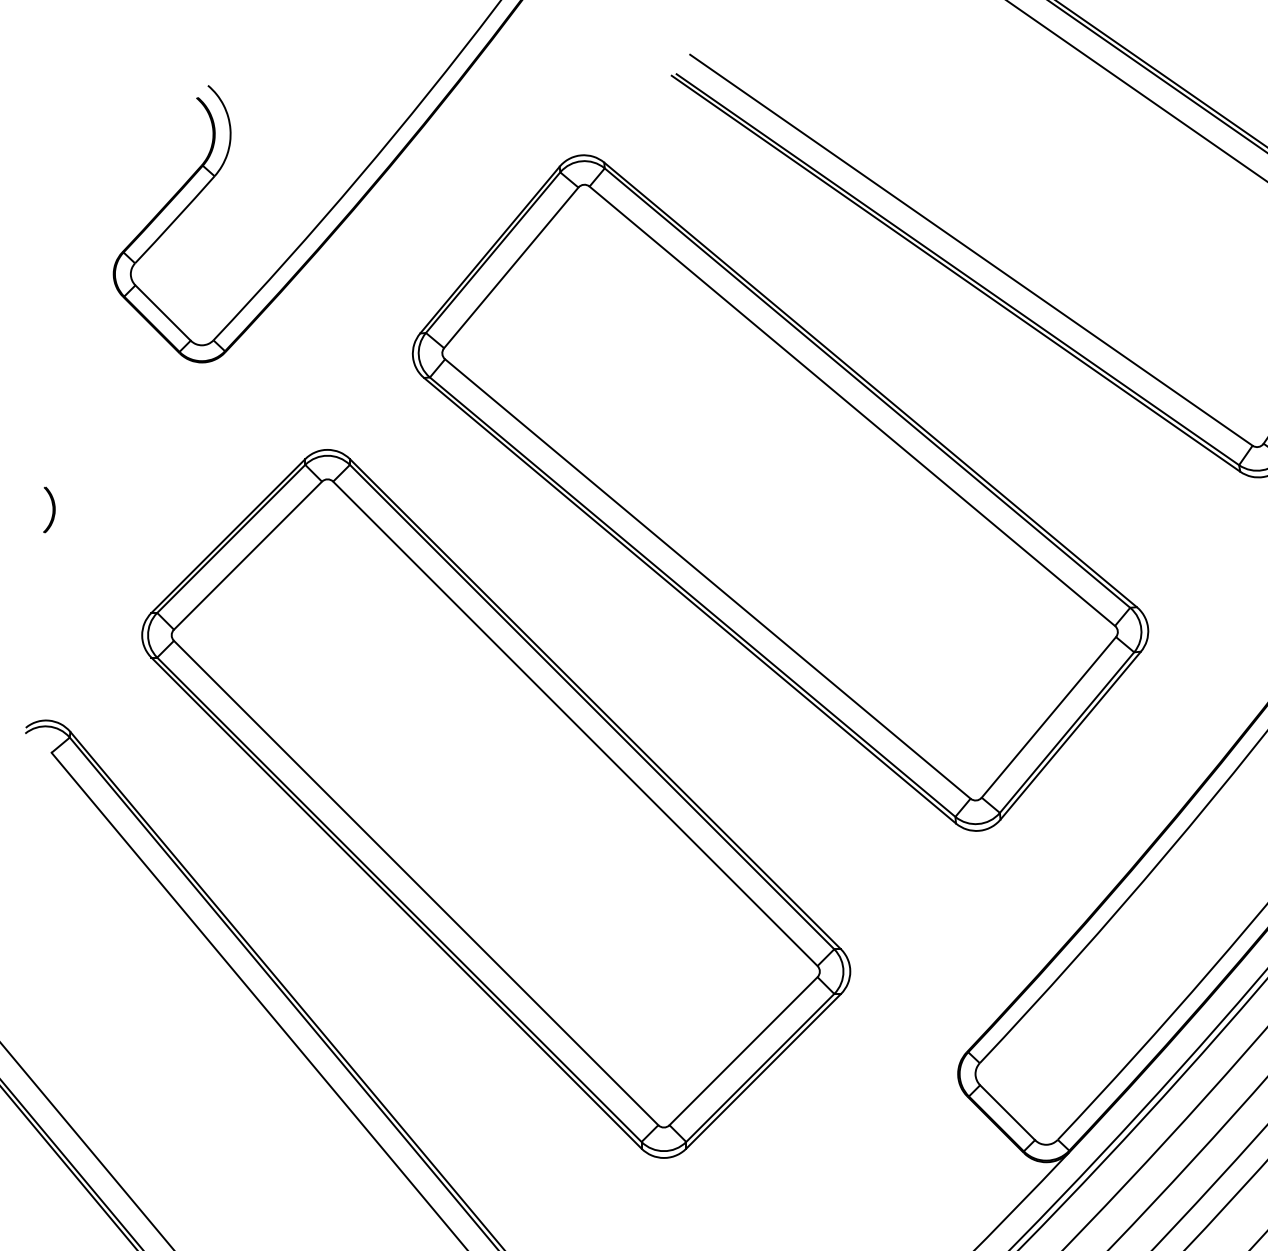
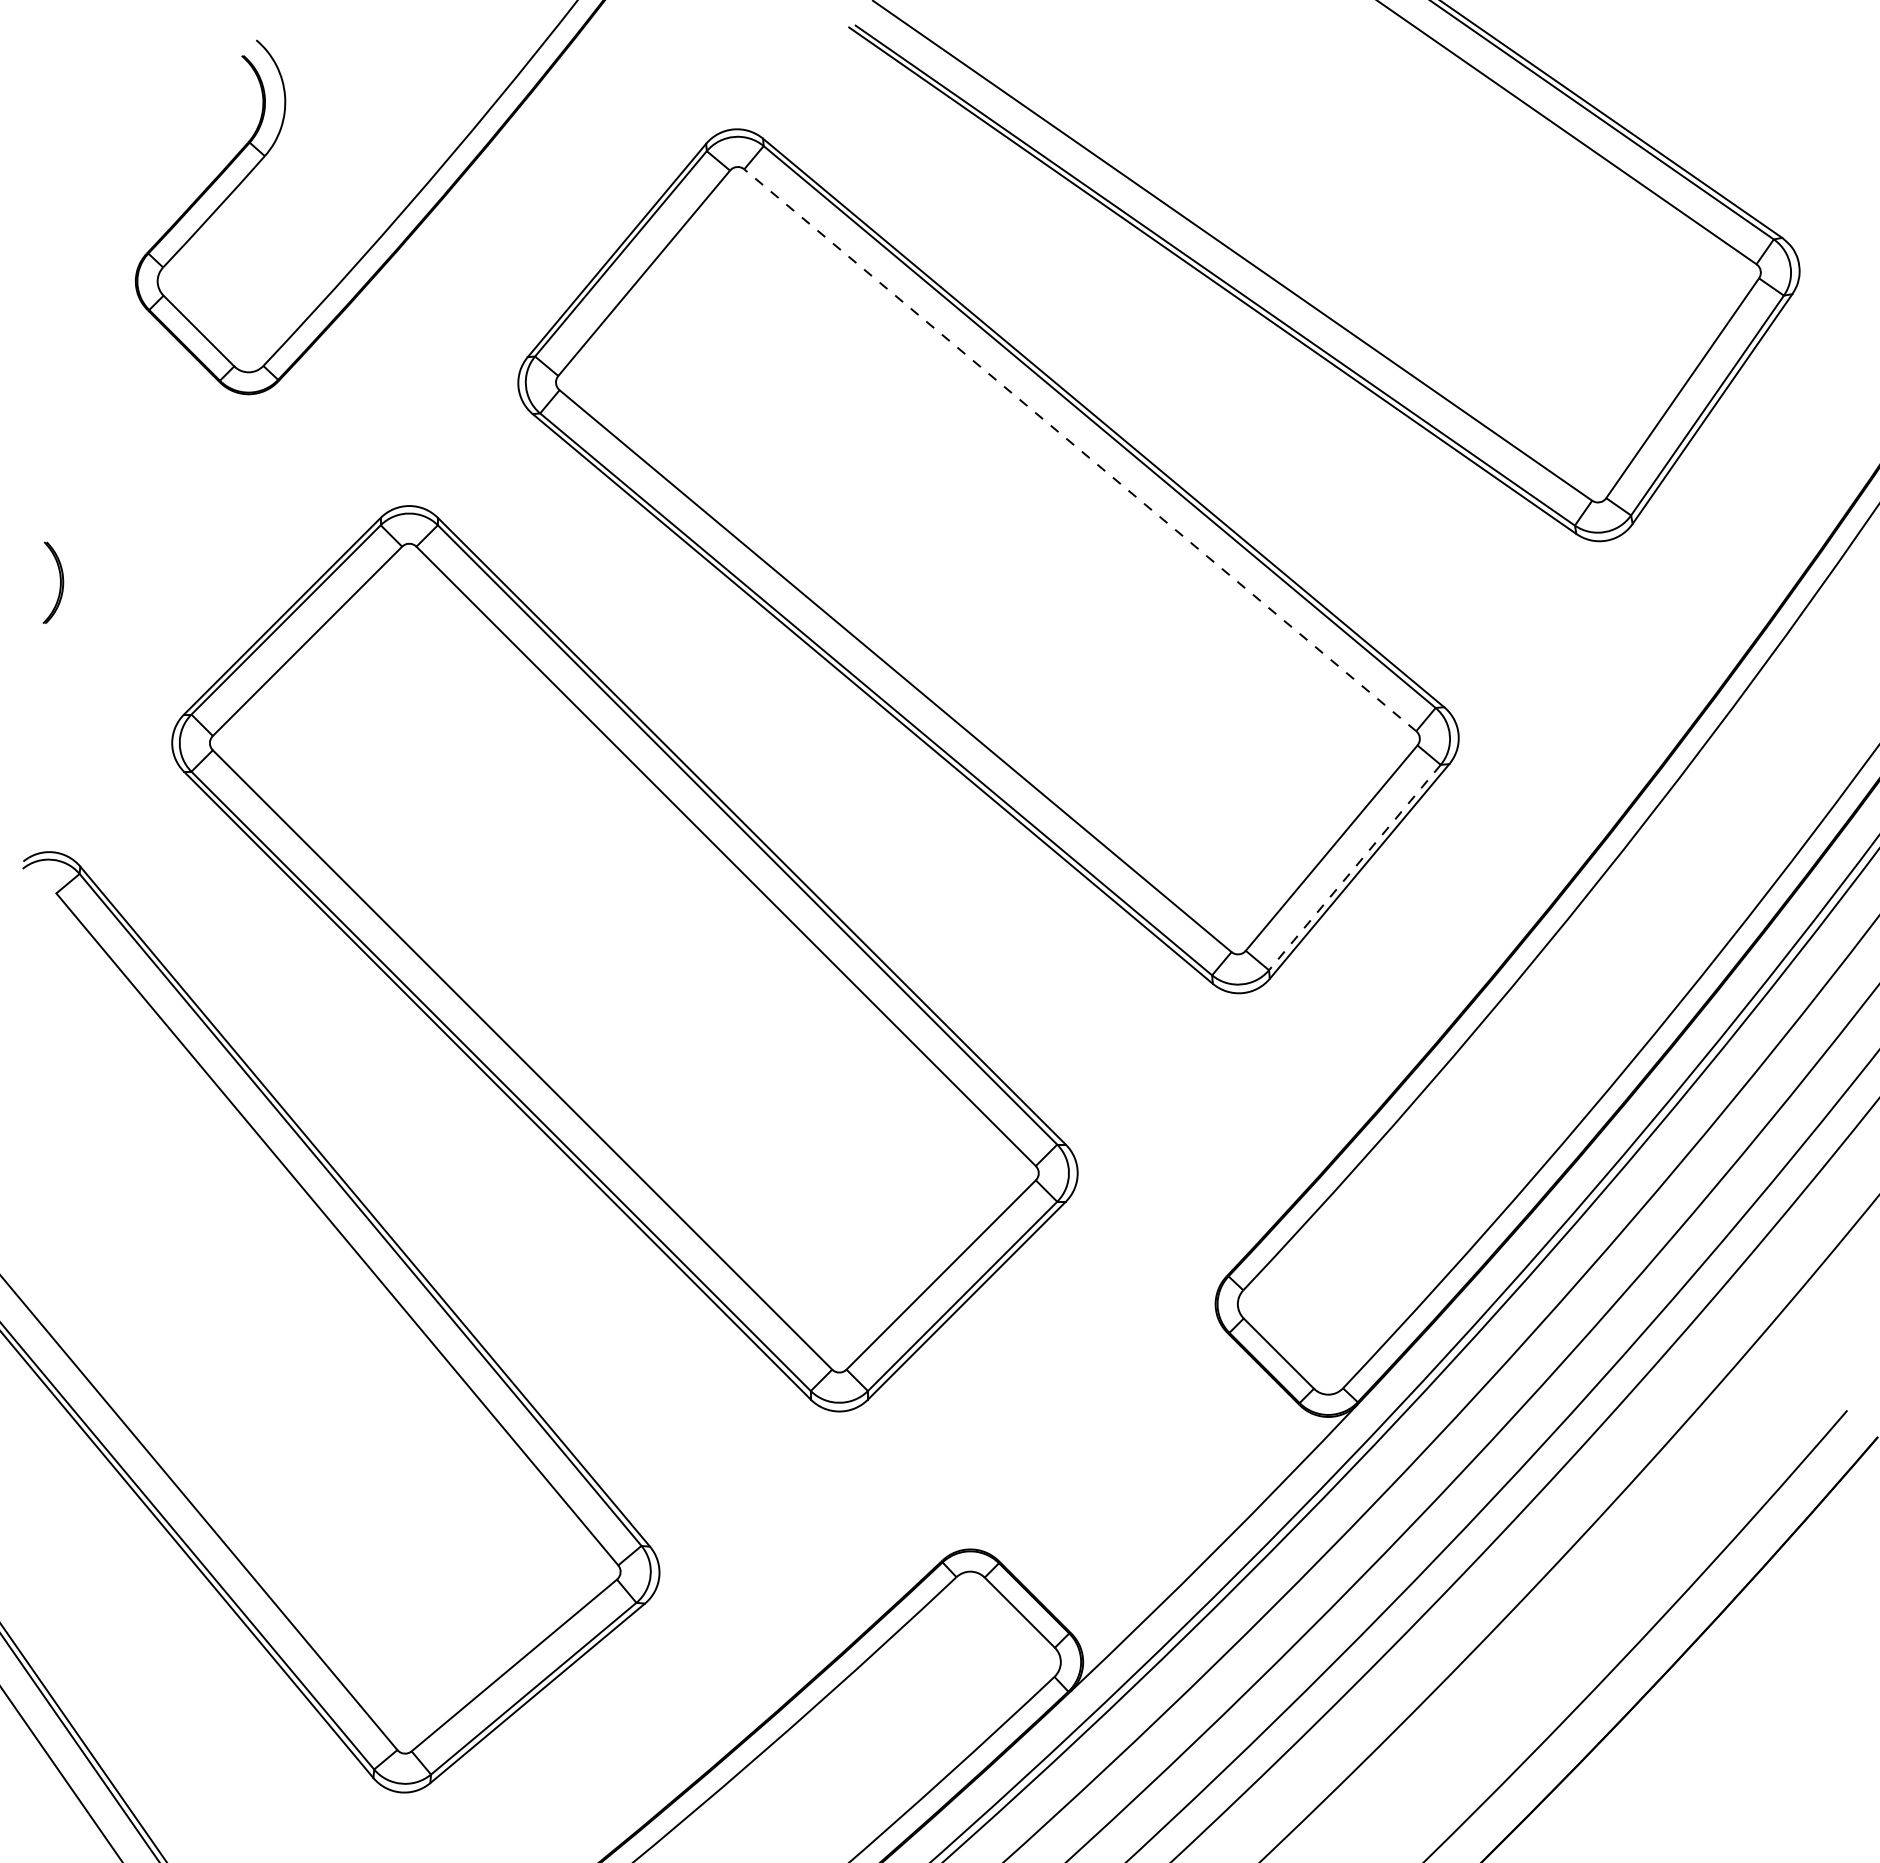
line: (852, 406) -> (1080, 450), solid -> dashed
part: (49, 509) -> (53, 582), size x1.4
line: (1066, 732) -> (1354, 867), solid -> dashed

